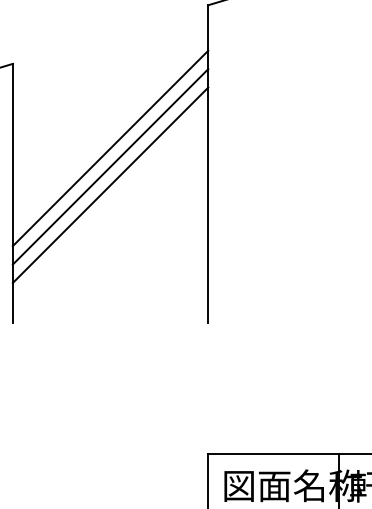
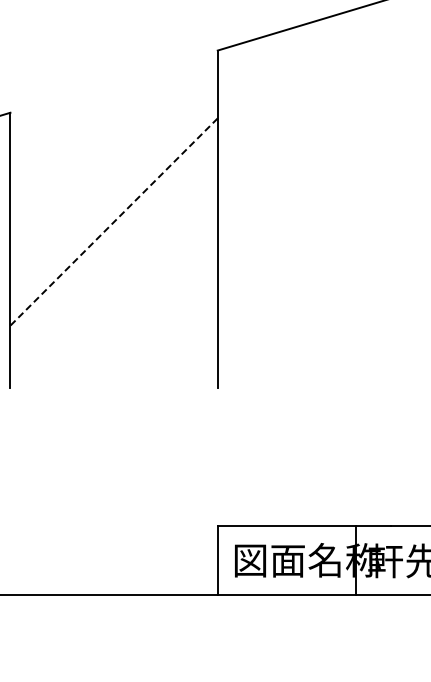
line: (109, 148) -> (113, 202), removed
line: (110, 167) -> (114, 222), solid -> dashed
line: (109, 185) -> (113, 241), removed

